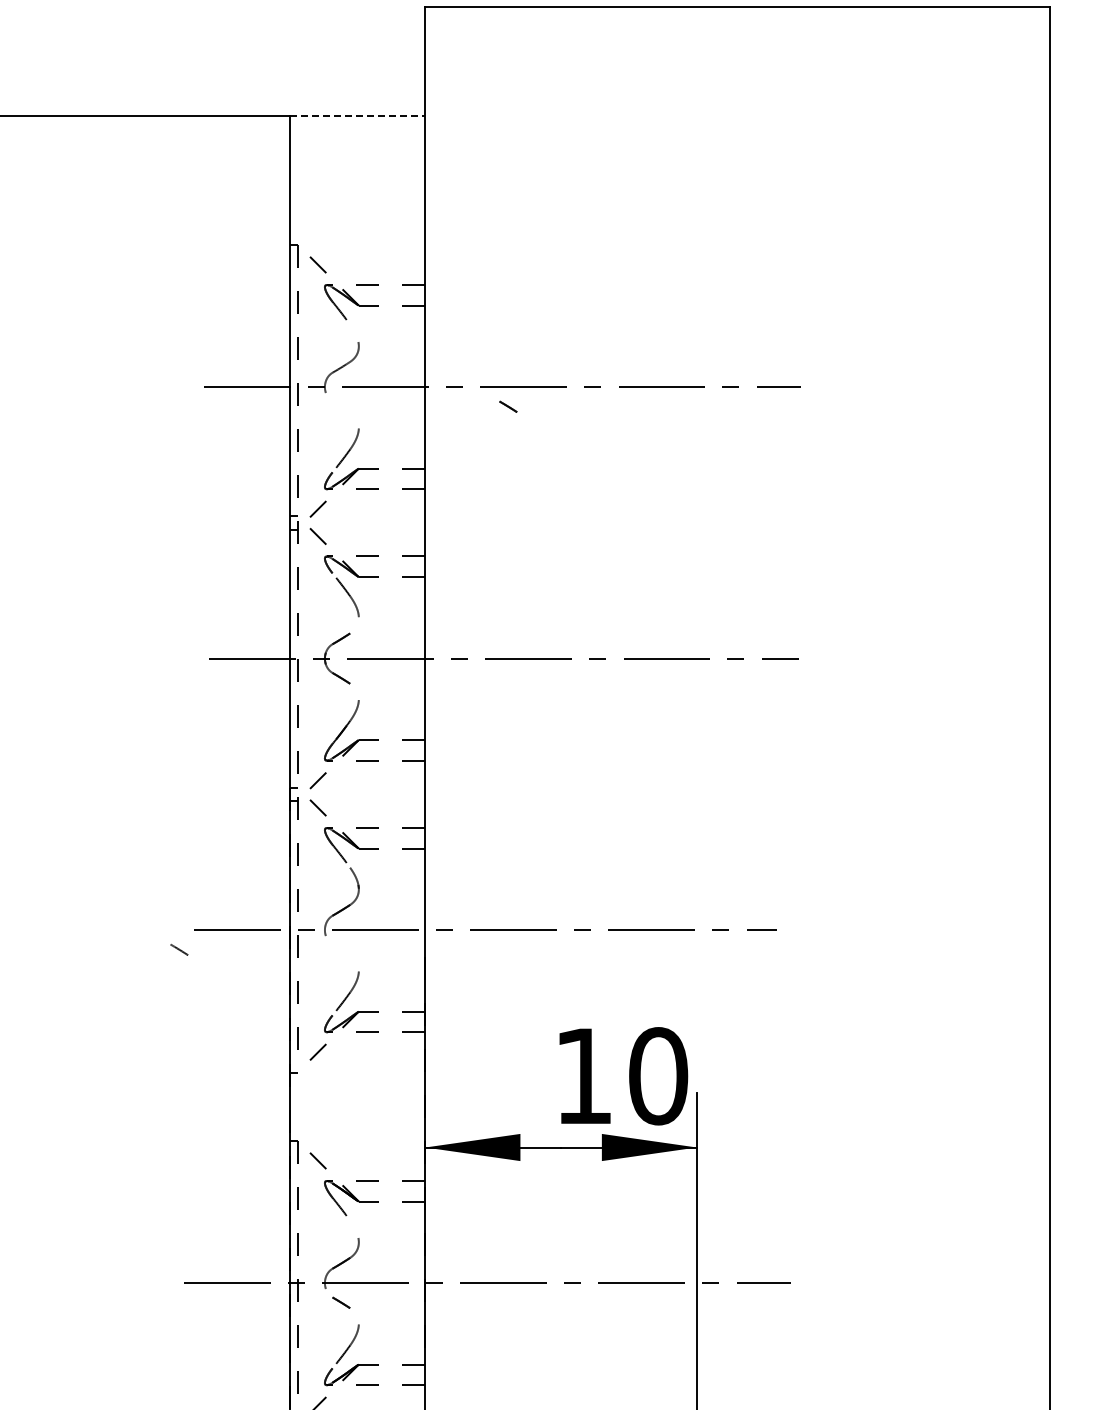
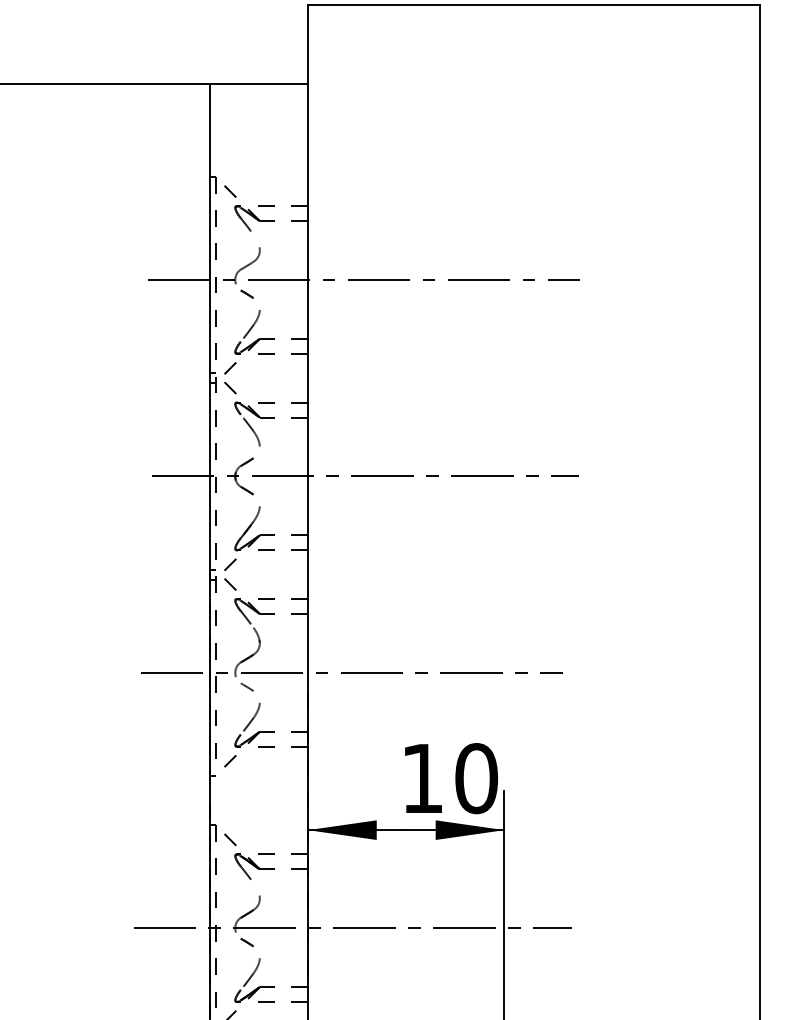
line: (357, 115) -> (258, 83), dashed -> solid
line: (508, 406) -> (247, 294), moved
line: (179, 949) -> (247, 686), moved

